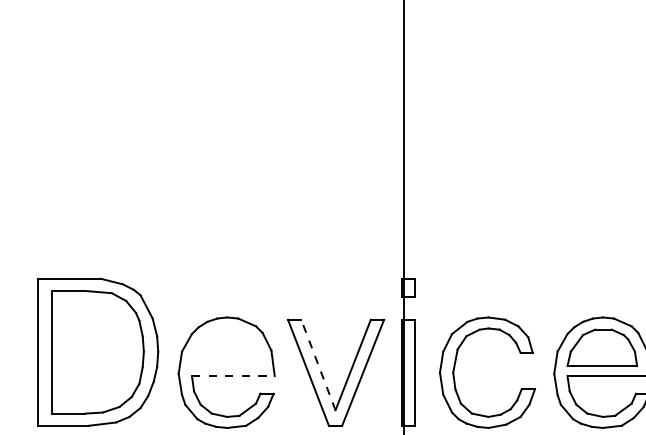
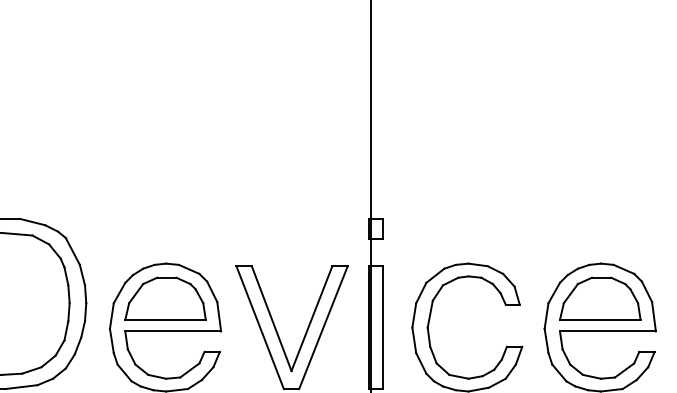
part: (226, 347) -> (165, 298), added
line: (318, 364) -> (271, 318), dashed -> solid
line: (233, 376) -> (173, 331), dashed -> solid

